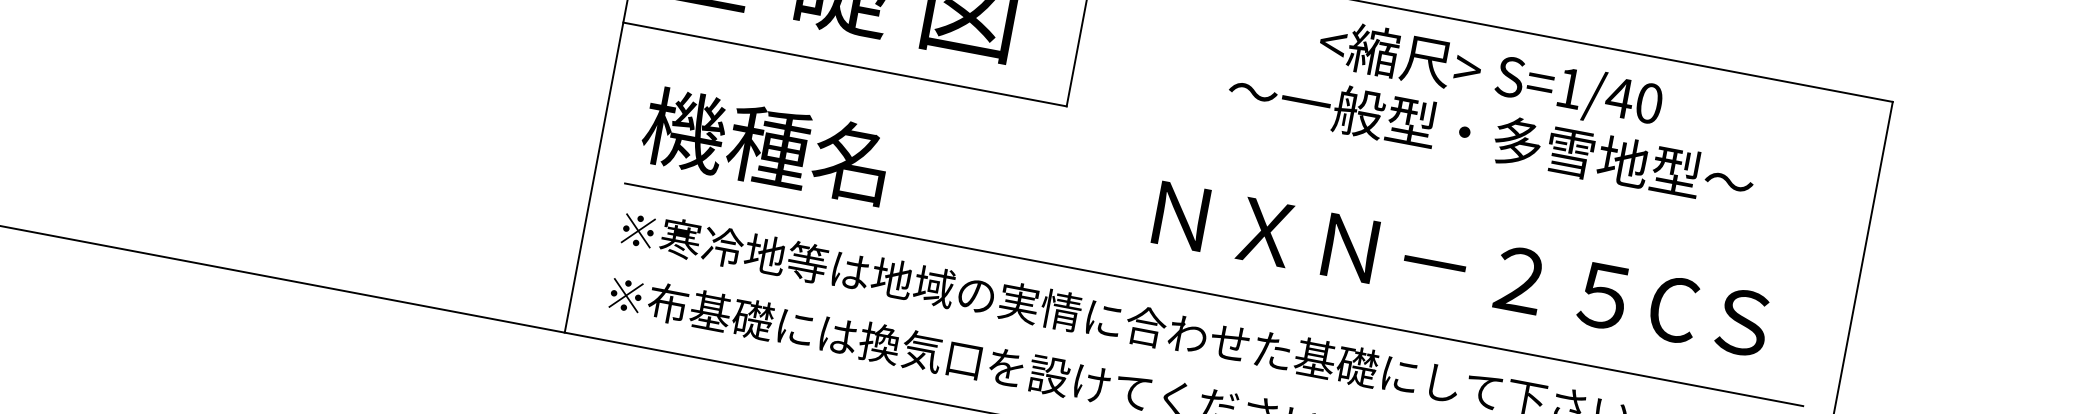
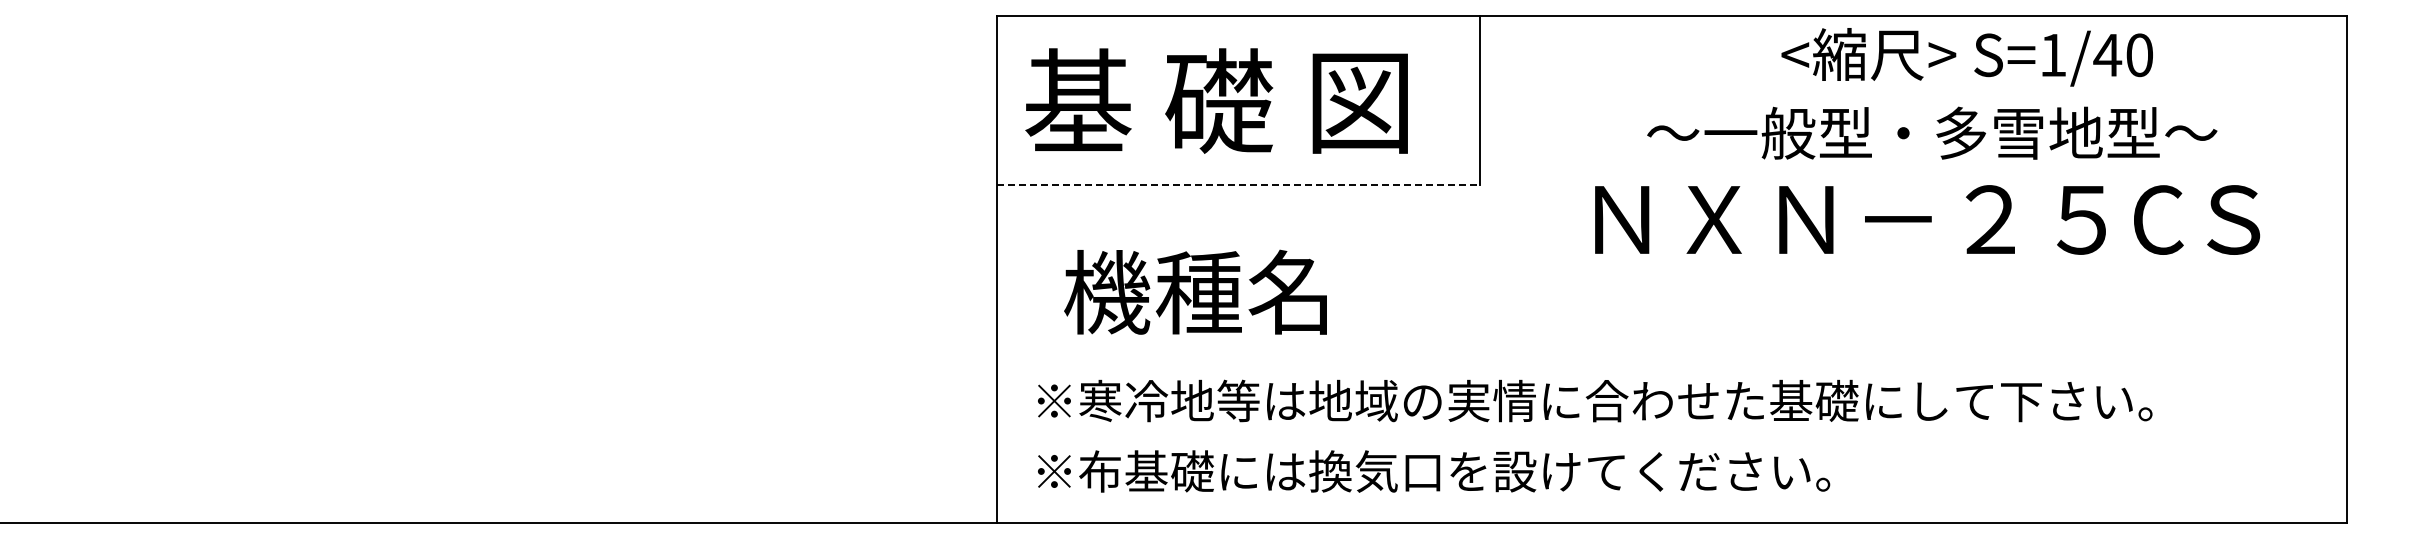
line: (845, 65) -> (1239, 185), solid -> dashed
text: (1489, 75) -> (1966, 57), moved
text: (765, 145) -> (1195, 291), moved
text: (1461, 268) -> (1927, 219), moved
line: (1214, 294) -> (1672, 353), removed

